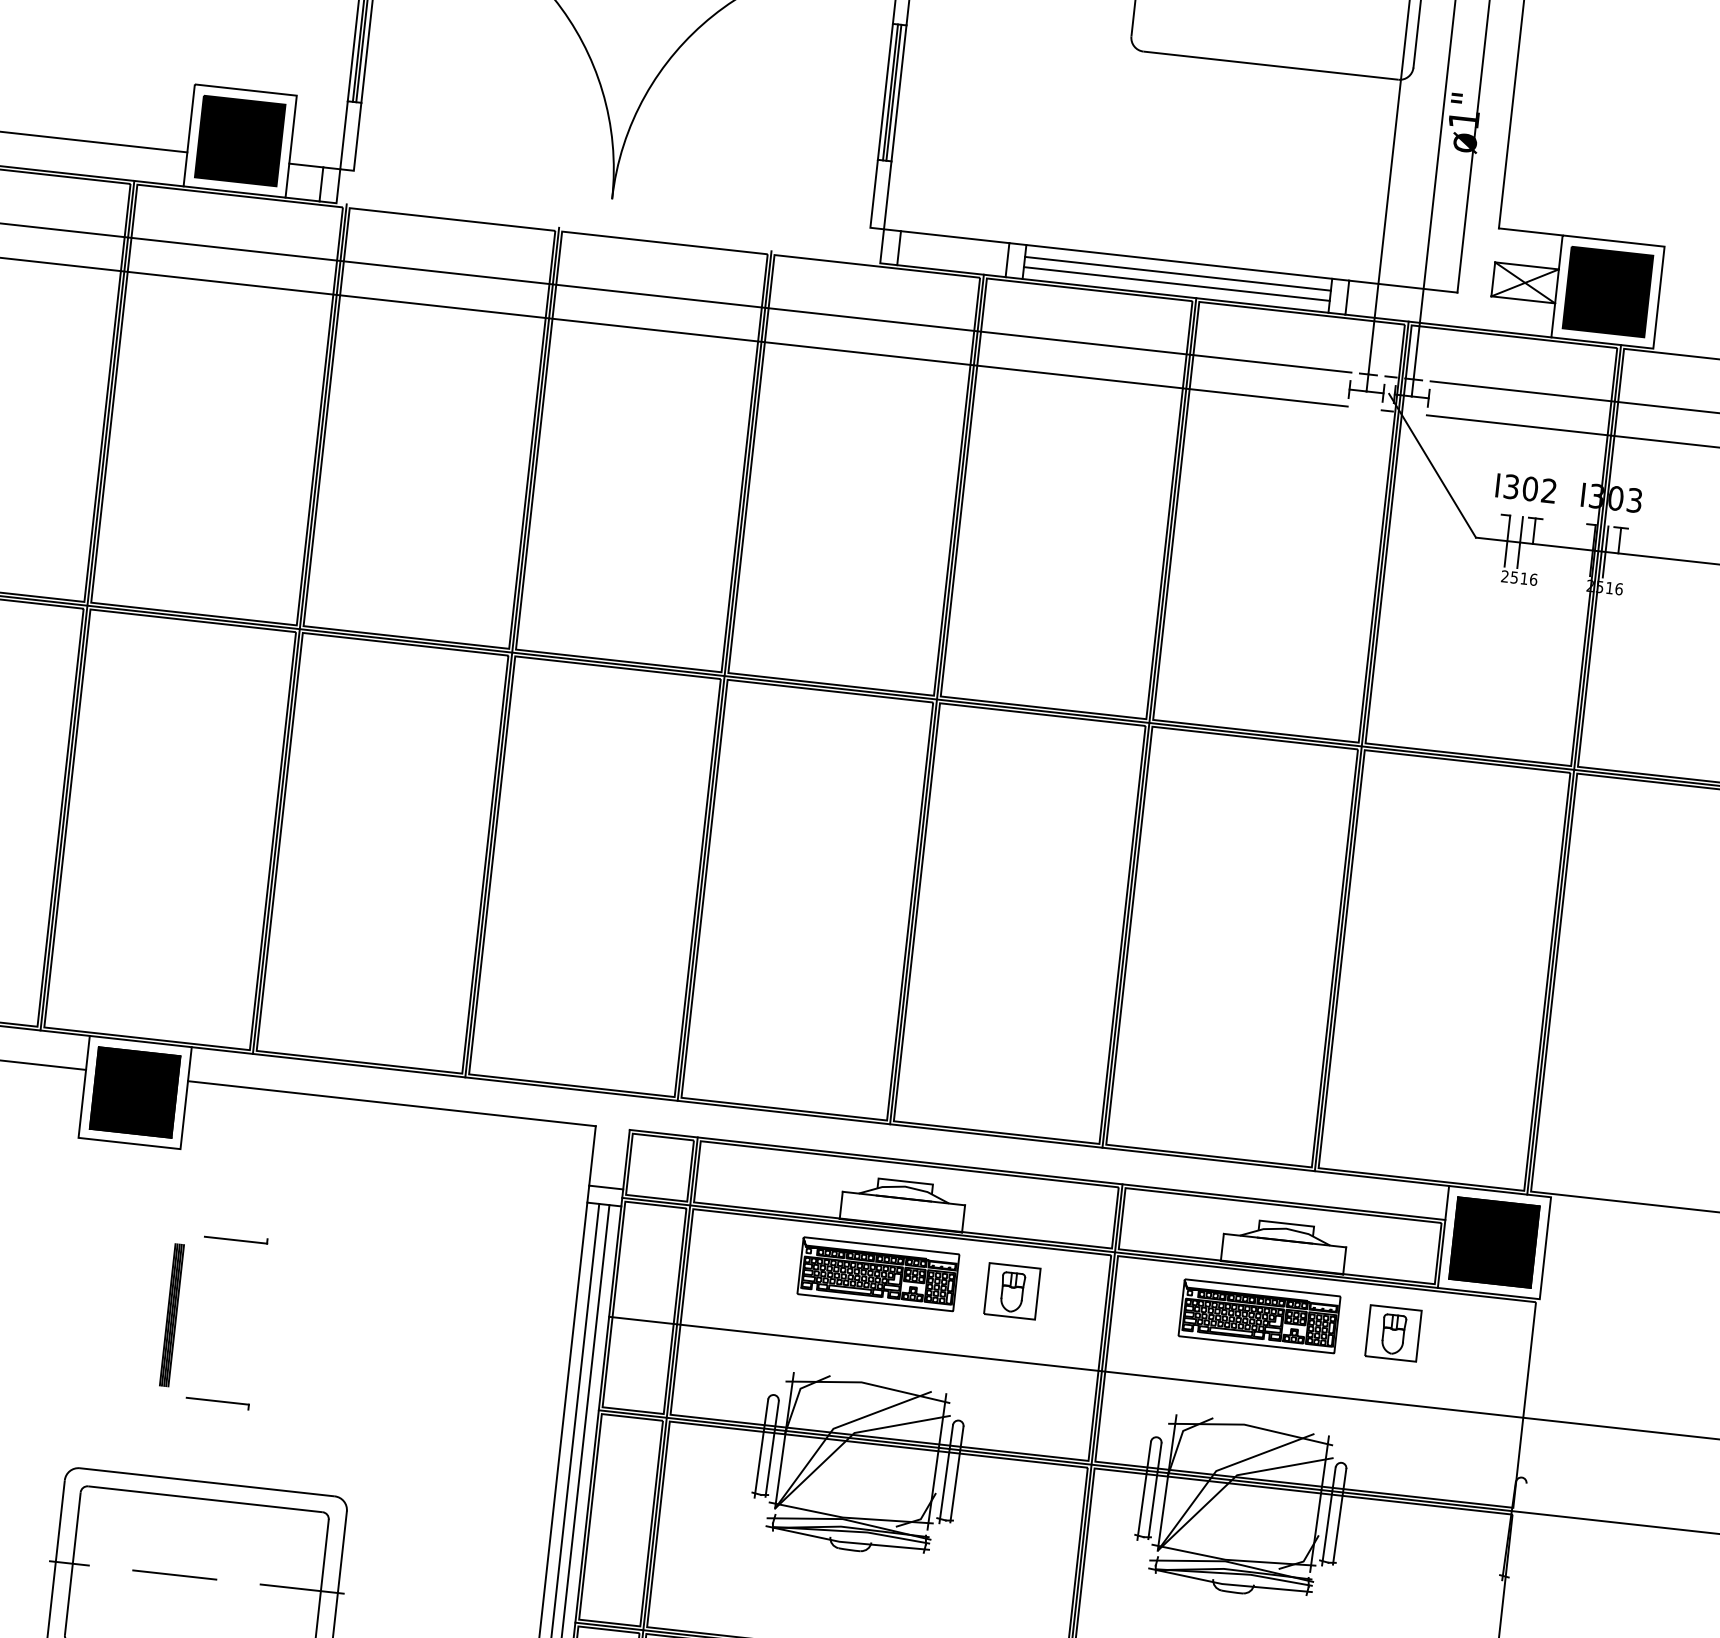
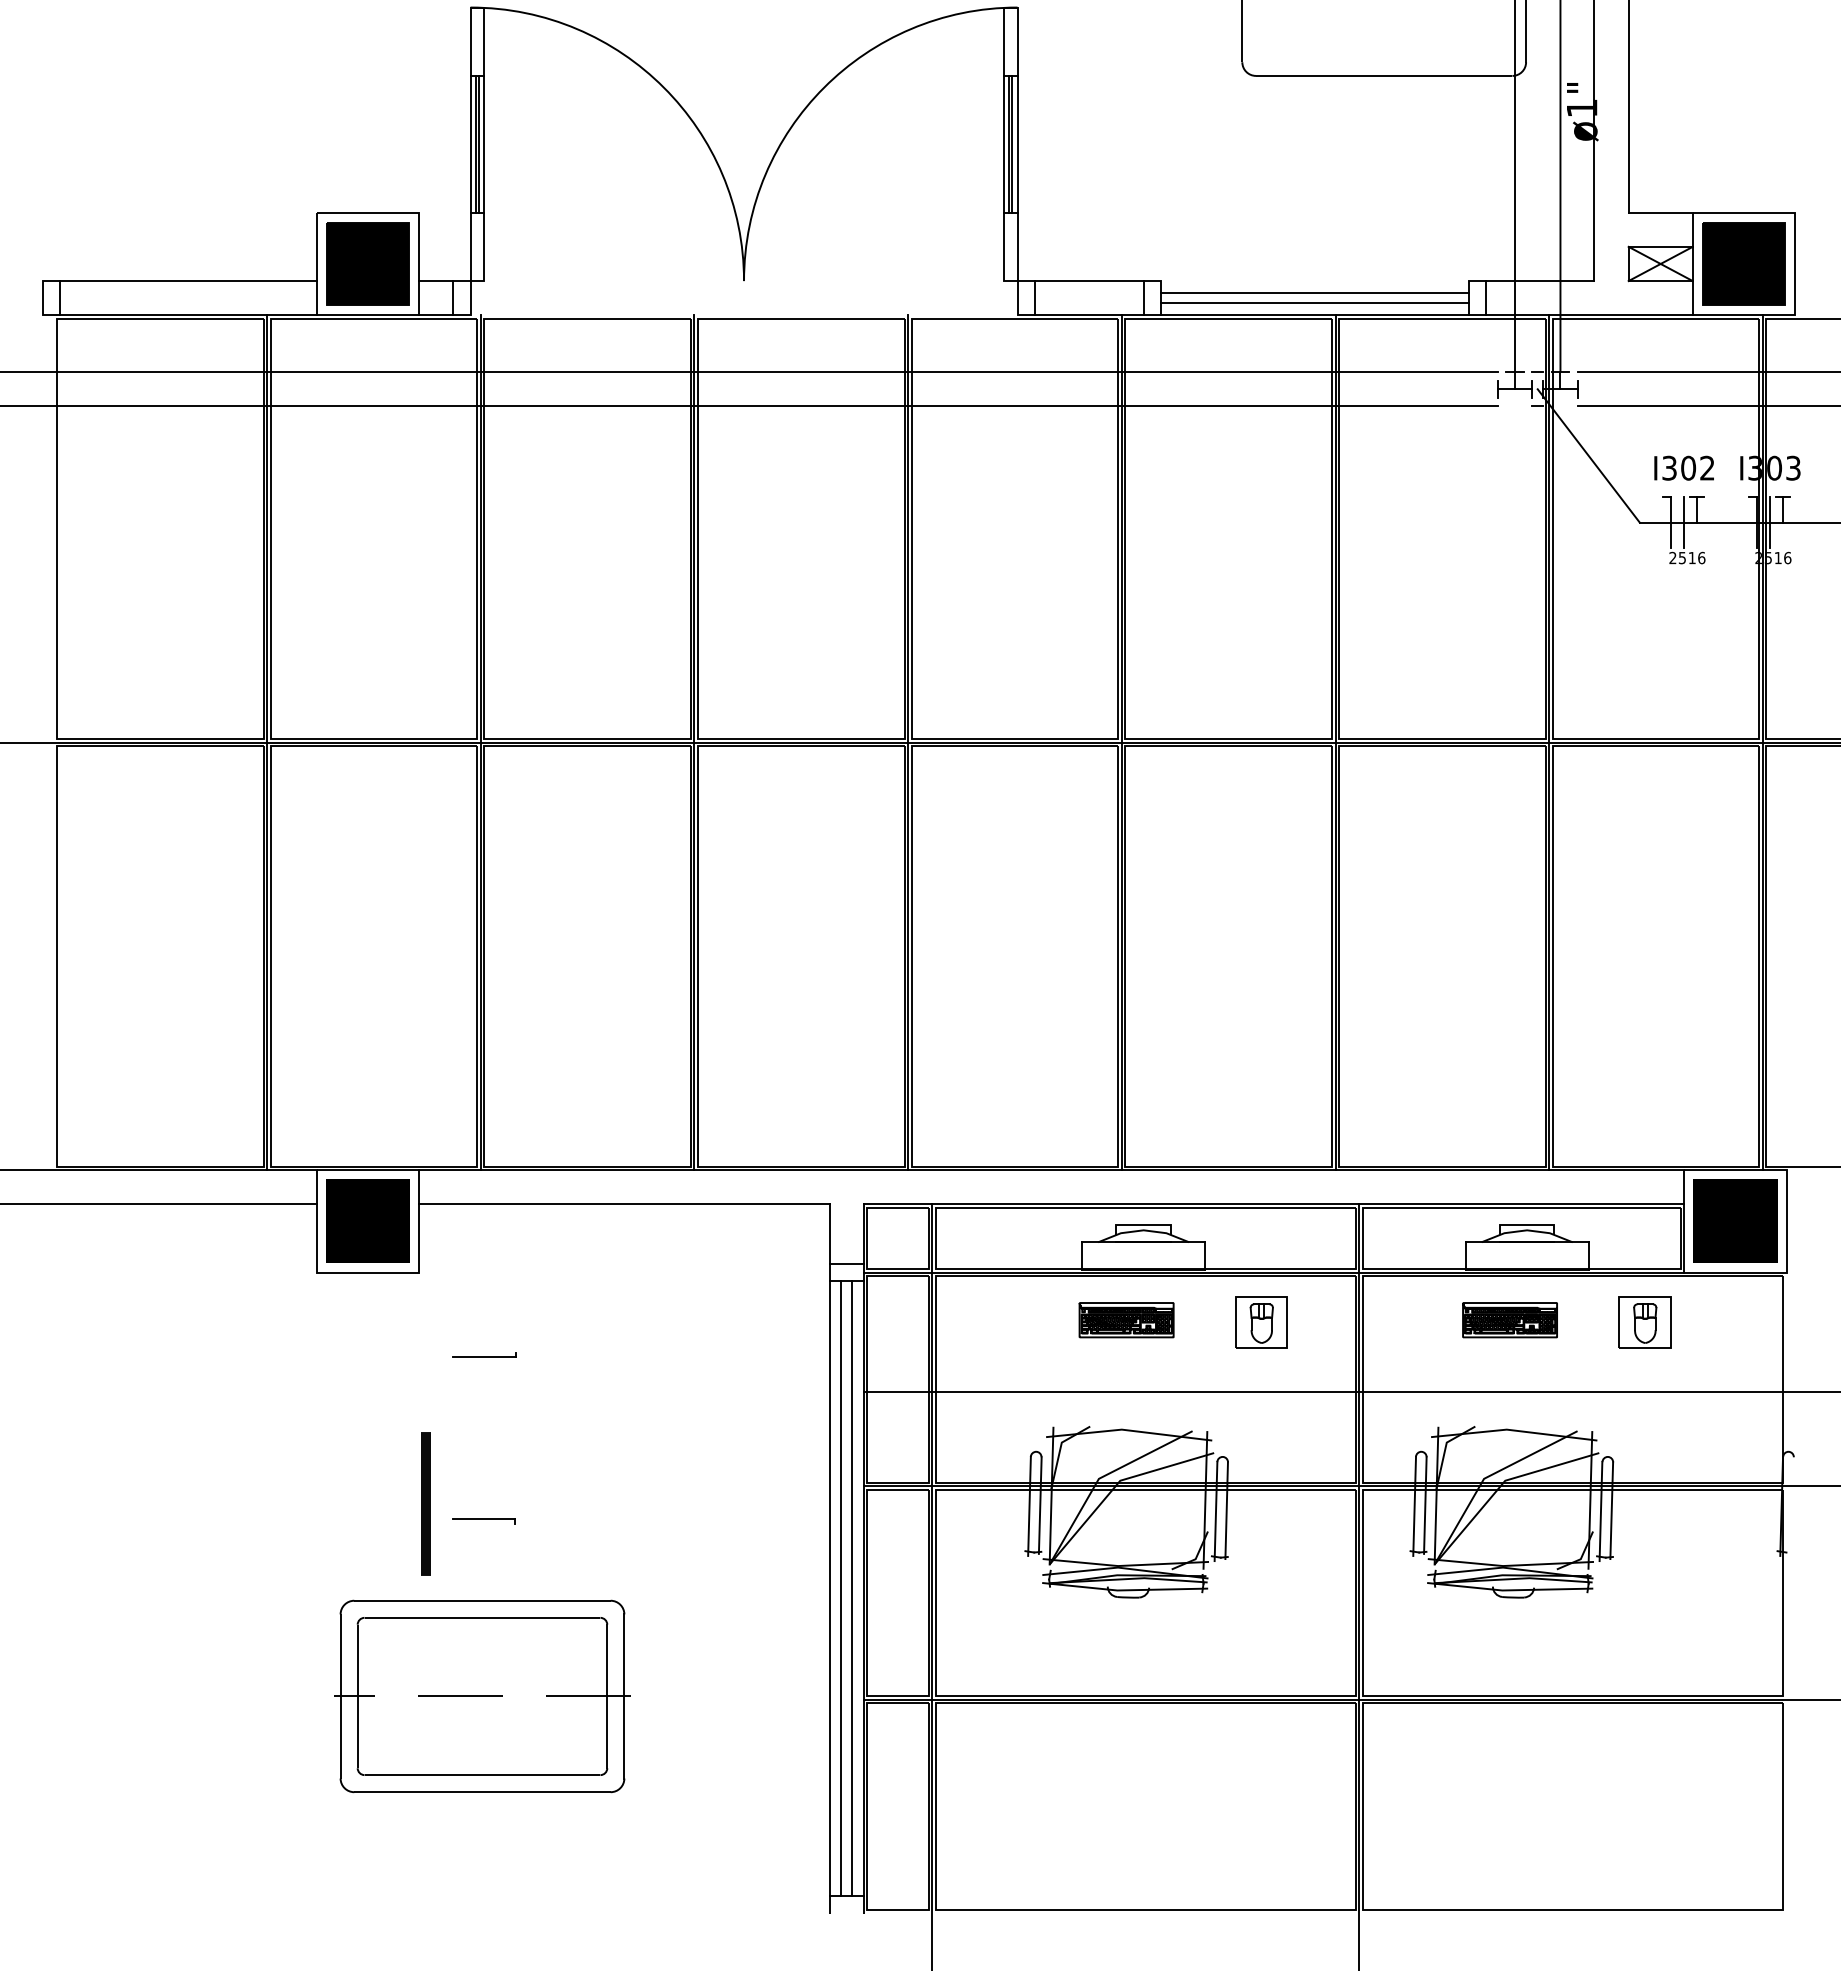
line: (1179, 262) -> (1314, 281), removed
part: (878, 1273) -> (1126, 1319), size x0.6
part: (171, 1315) -> (425, 1503), moved
part: (1259, 1315) -> (1509, 1319), size x0.6

